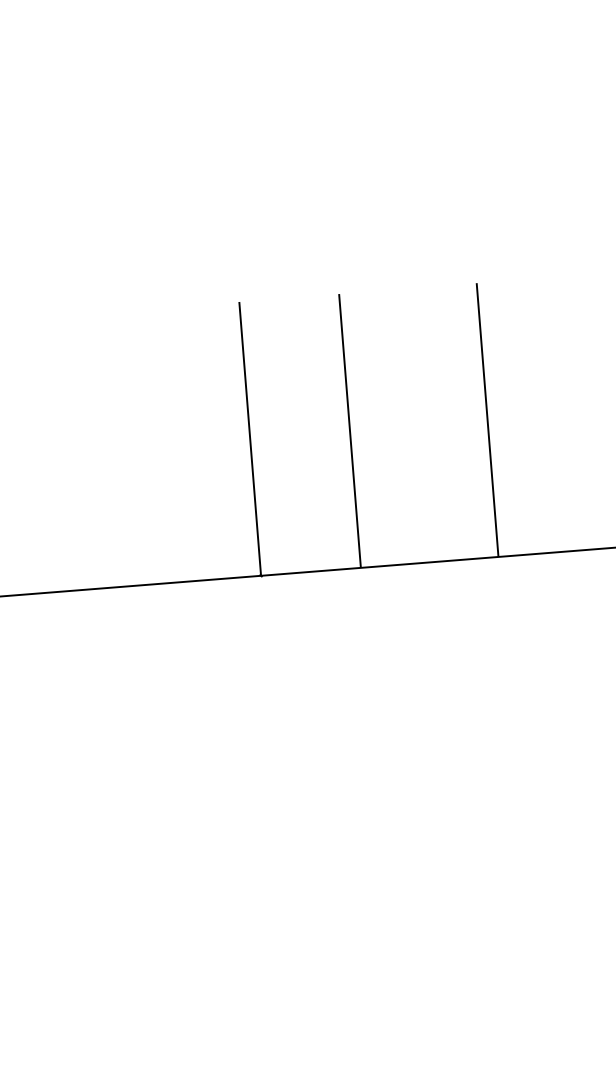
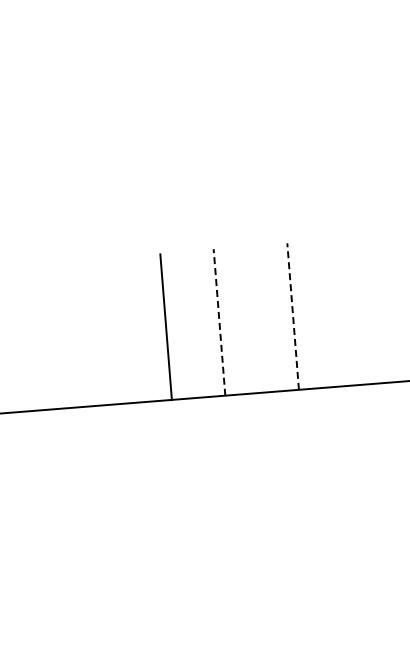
line: (488, 419) -> (293, 316), solid -> dashed
line: (350, 431) -> (219, 322), solid -> dashed

